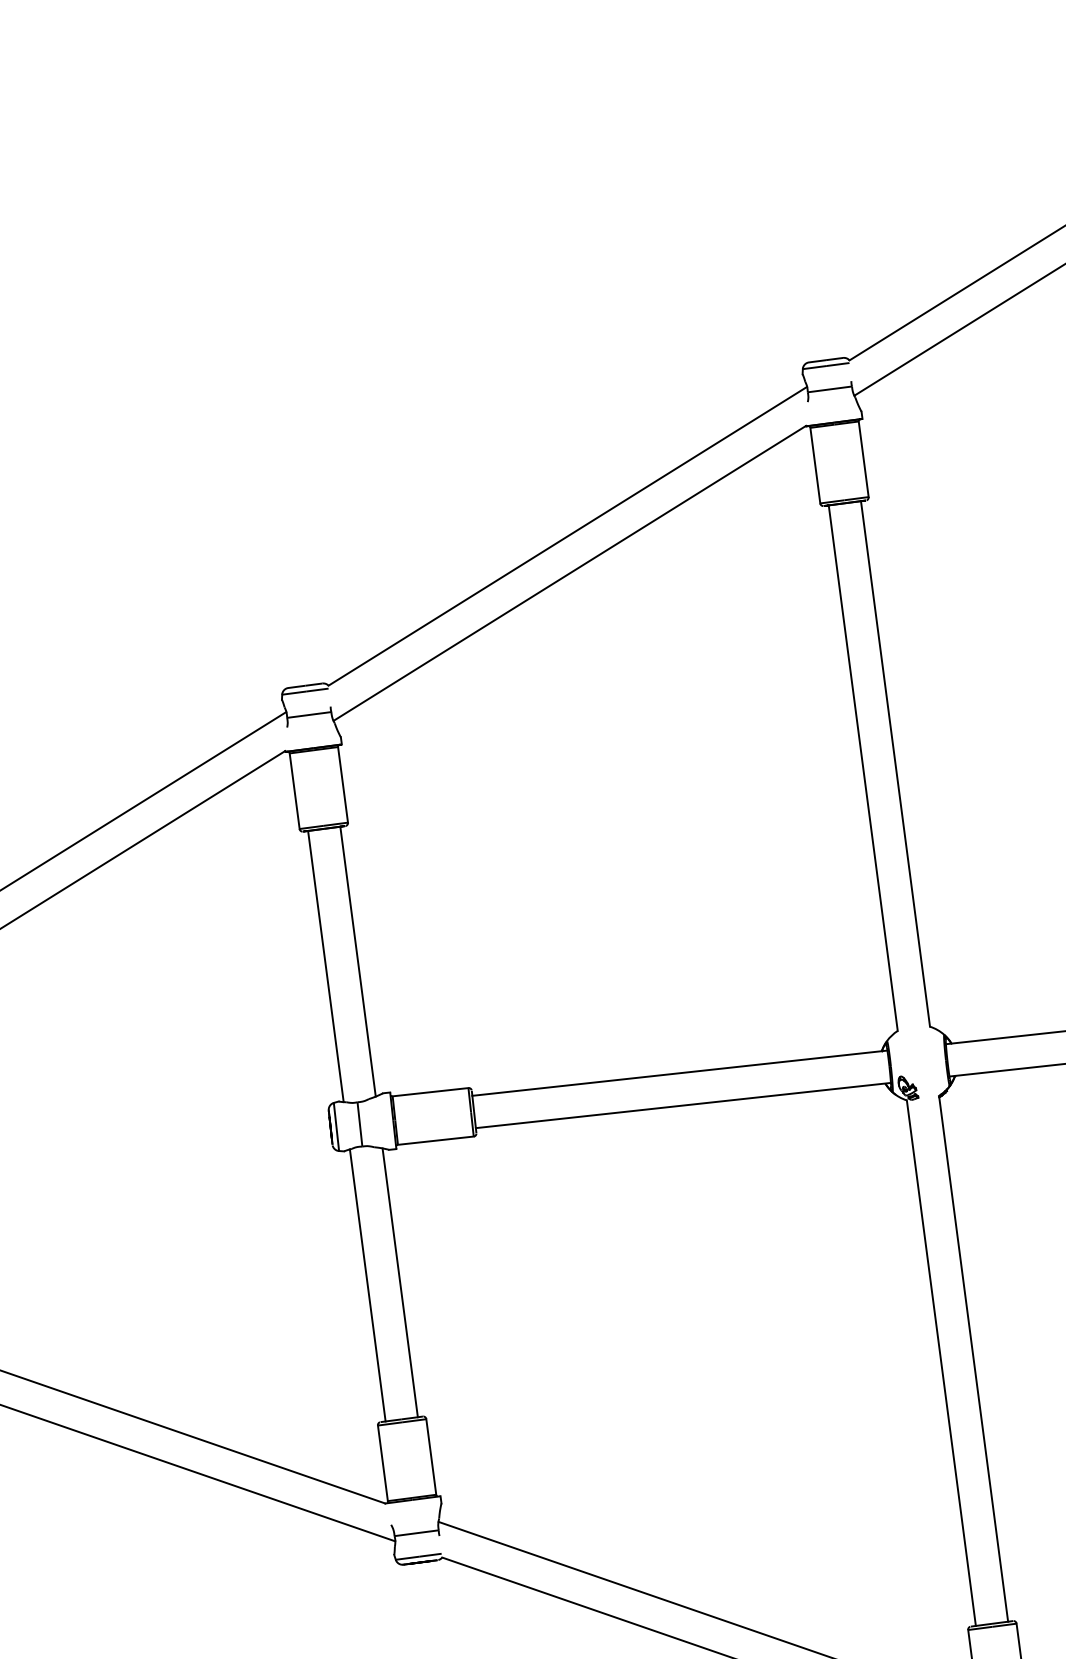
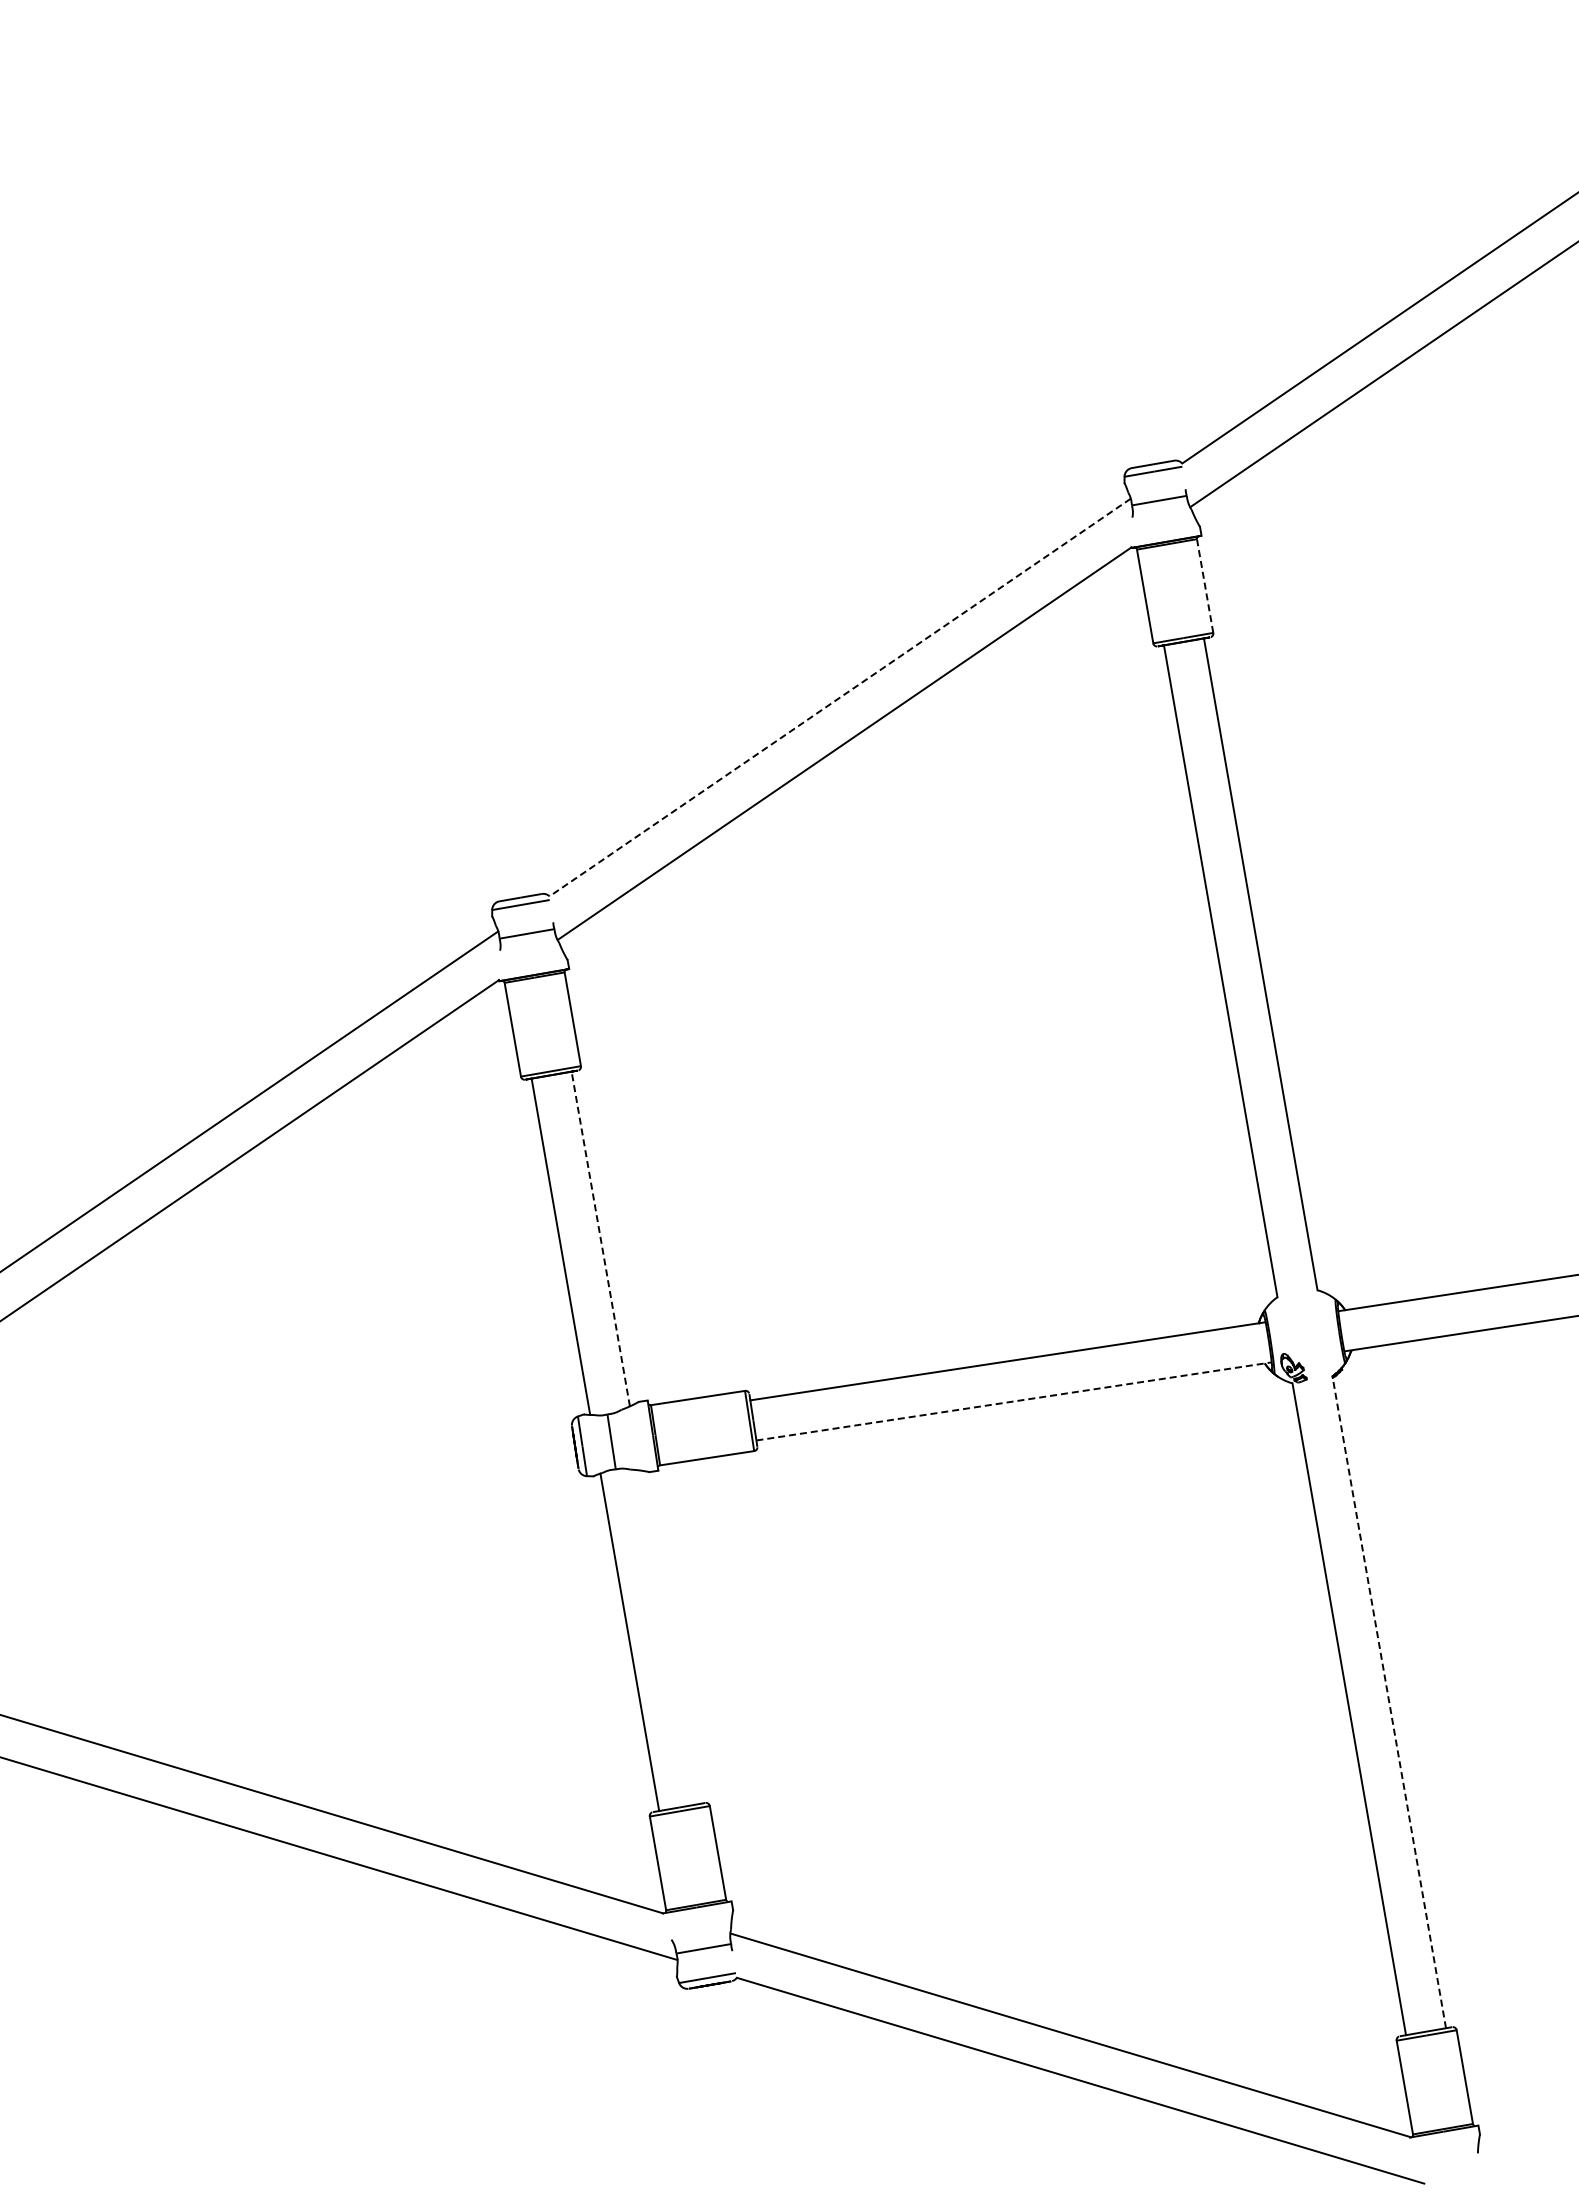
line: (863, 459) -> (1205, 586), solid -> dashed
line: (567, 536) -> (839, 697), solid -> dashed
line: (357, 962) -> (600, 1239), solid -> dashed
line: (683, 1105) -> (1014, 1401), solid -> dashed
line: (400, 1282) -> (670, 1637), removed
line: (973, 1359) -> (1389, 1702), solid -> dashed

